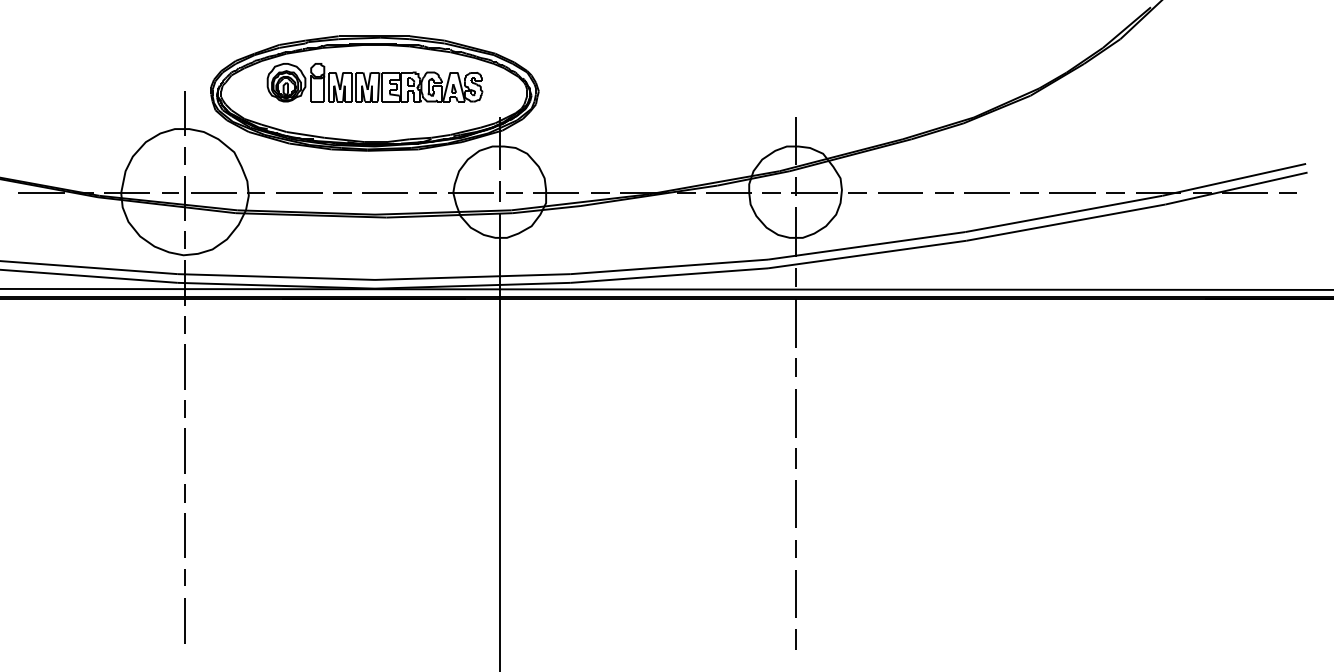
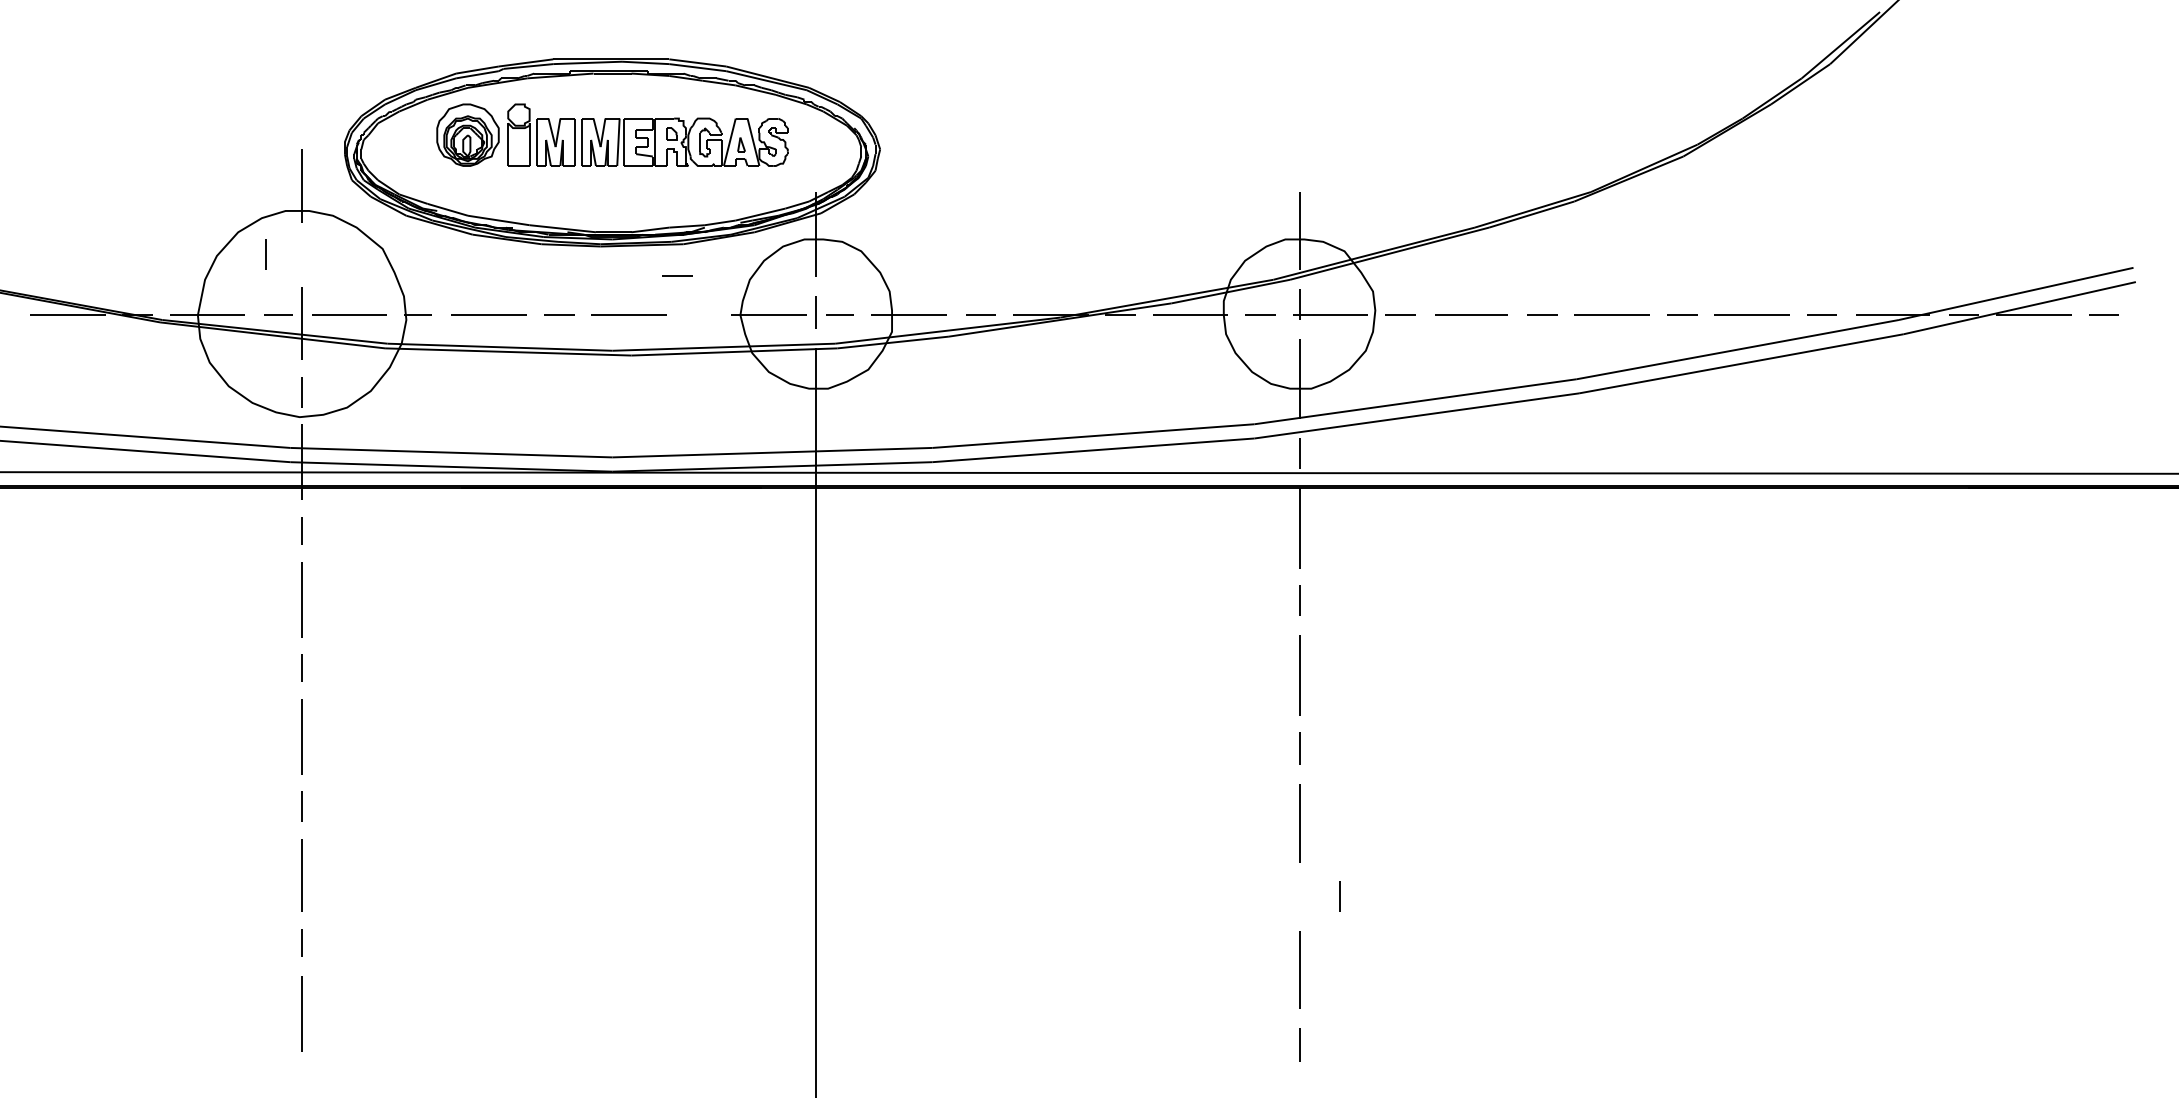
line: (184, 155) -> (265, 254), moved
line: (427, 192) -> (677, 275), moved
line: (795, 548) -> (1340, 896), moved

